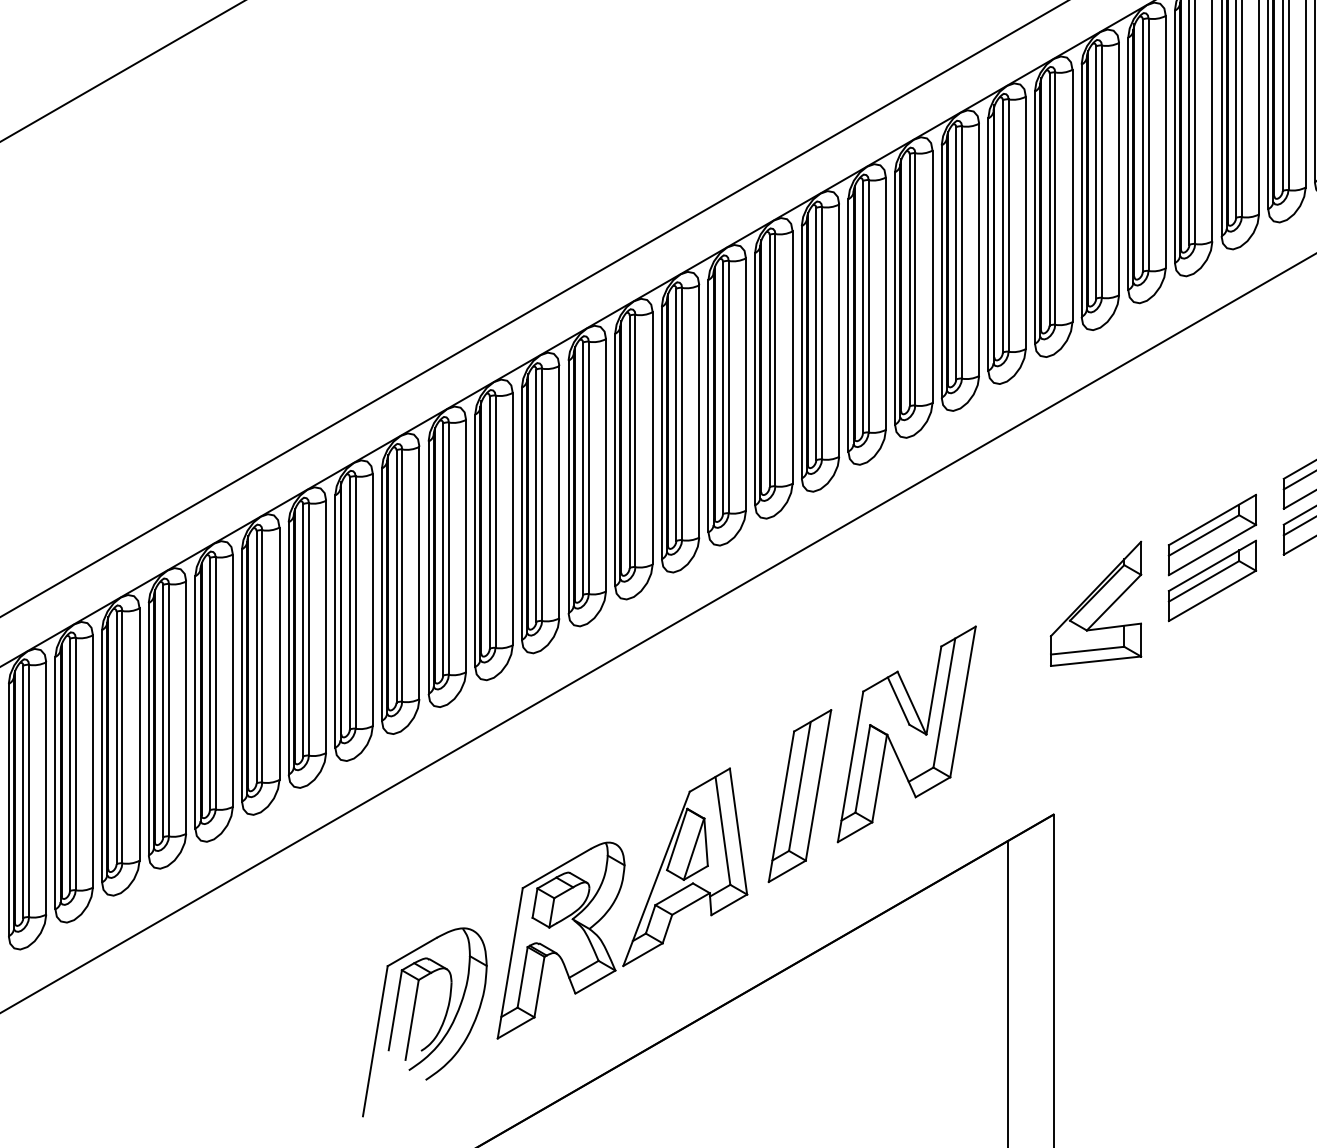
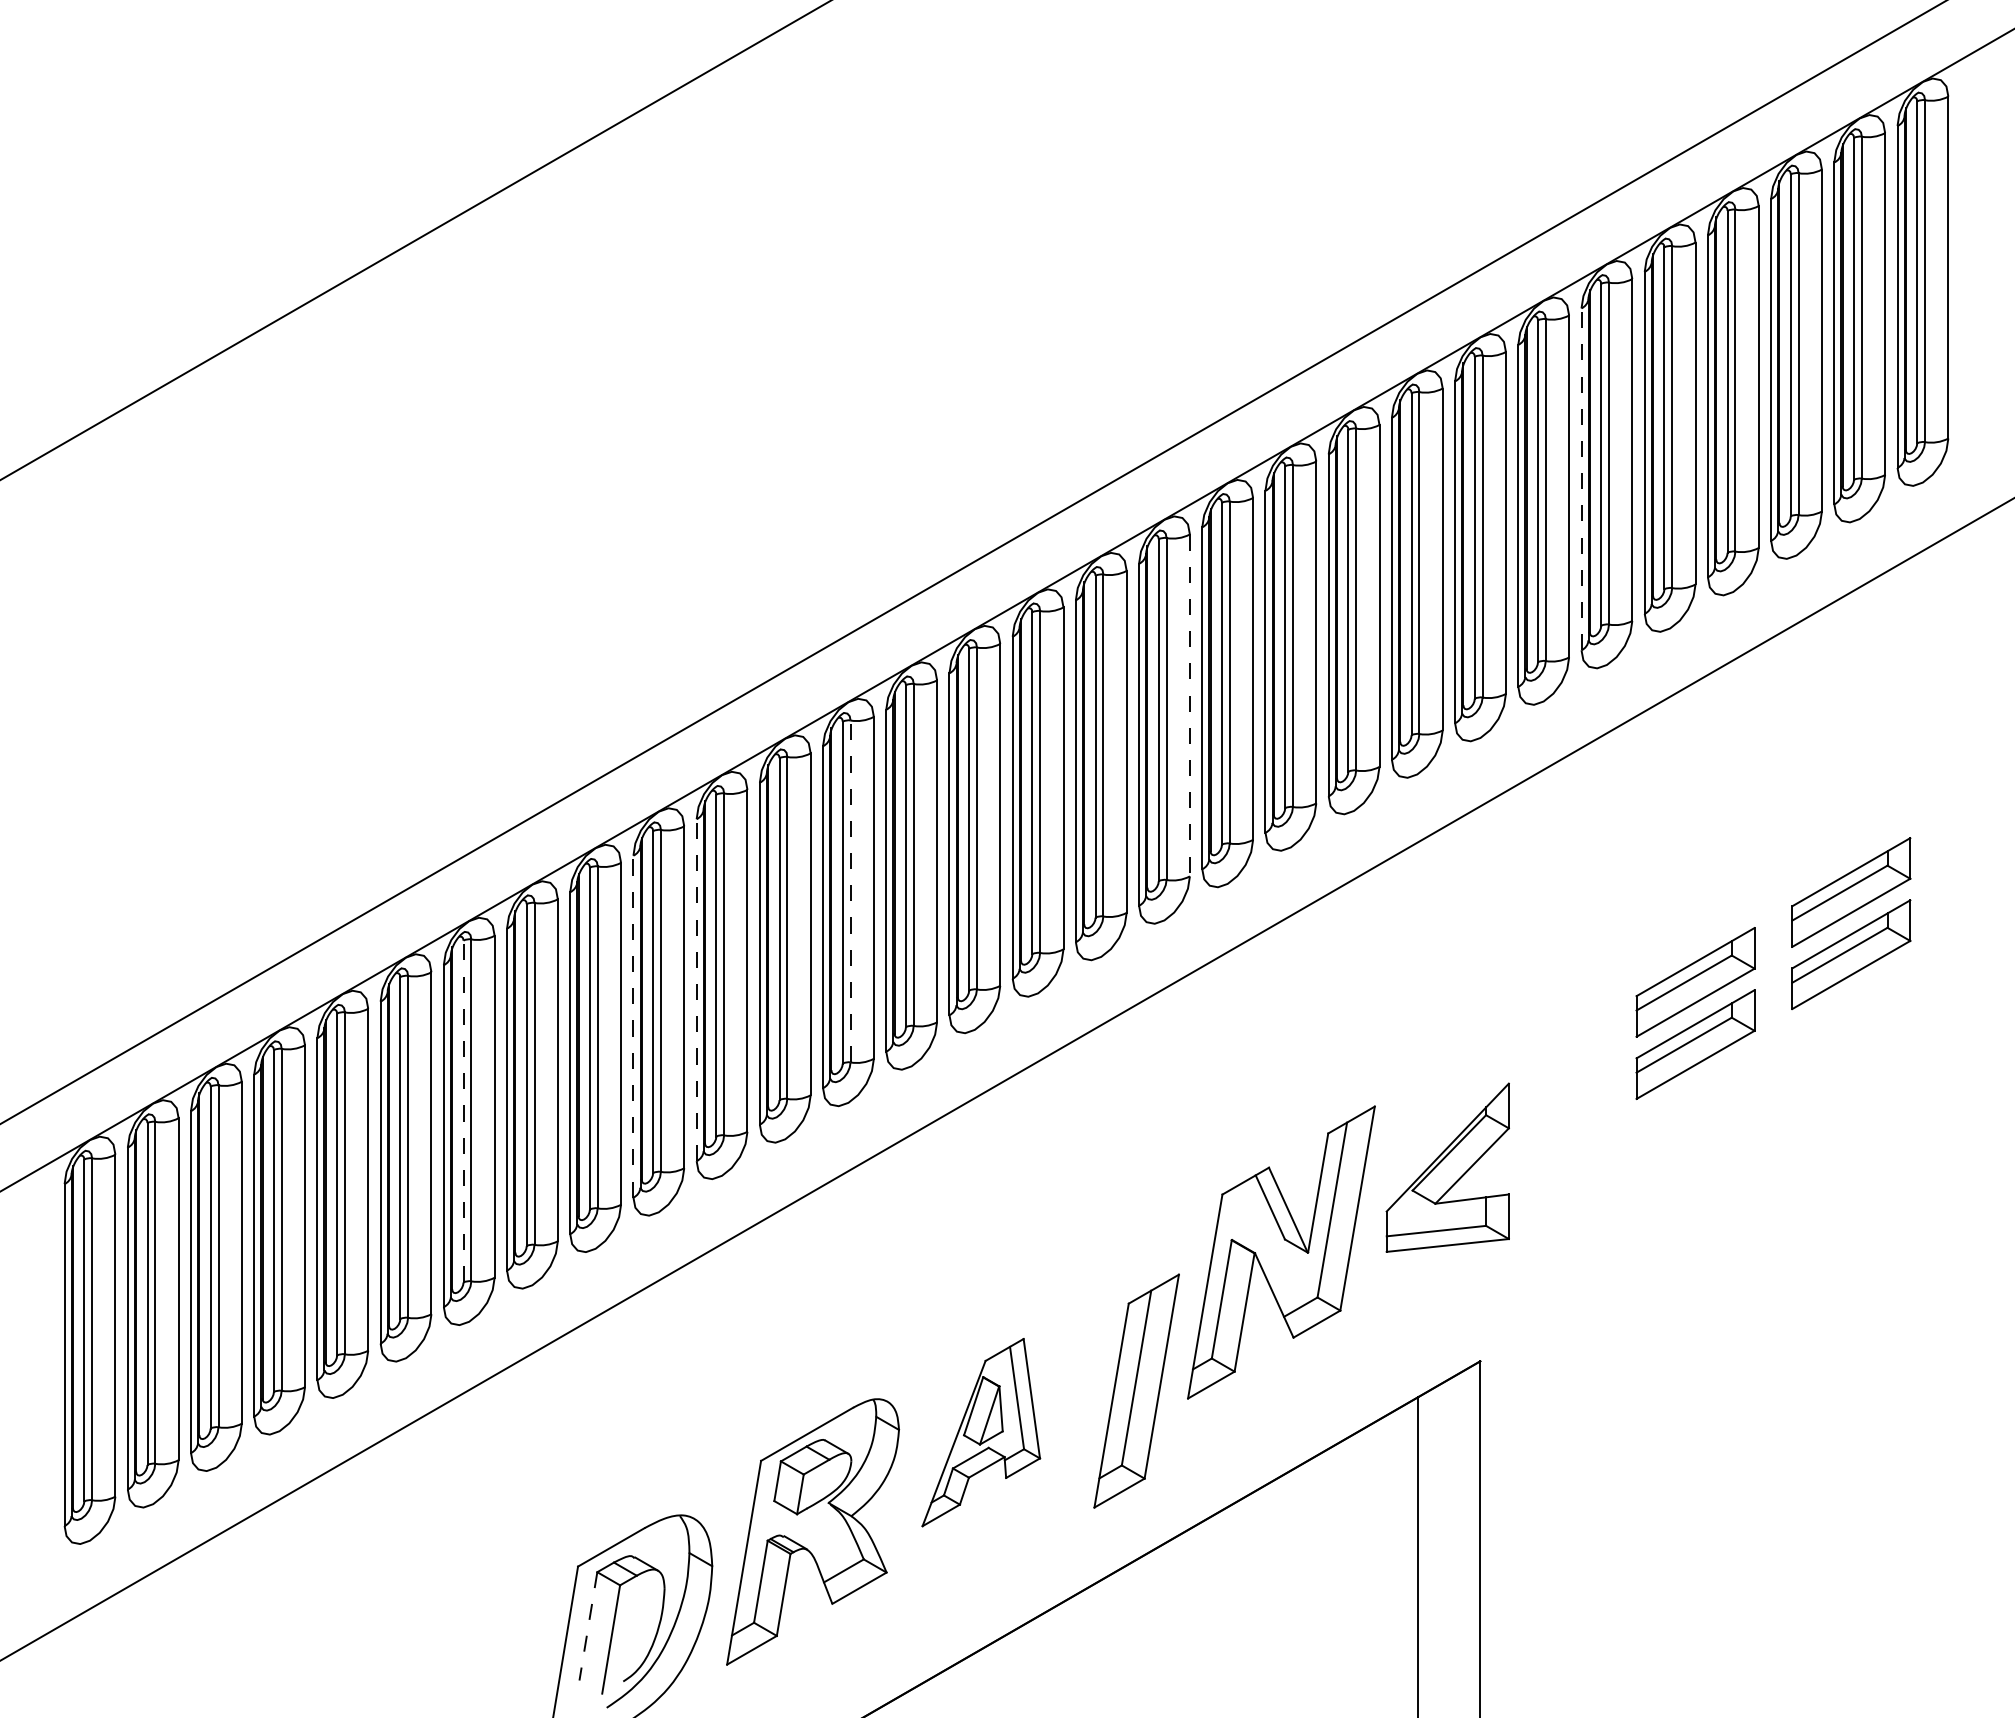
line: (1128, 163) -> (1581, 479), solid -> dashed
line: (838, 330) -> (1189, 705), solid -> dashed
line: (588, 467) -> (850, 891), solid -> dashed
line: (475, 541) -> (696, 990), solid -> dashed
line: (428, 567) -> (633, 1026), solid -> dashed
part: (1095, 603) -> (1447, 1167), moved
line: (303, 630) -> (463, 1111), solid -> dashed
part: (799, 795) -> (1136, 1390), moved
part: (685, 867) -> (981, 1432), size x0.7
line: (395, 1010) -> (588, 1626), solid -> dashed

